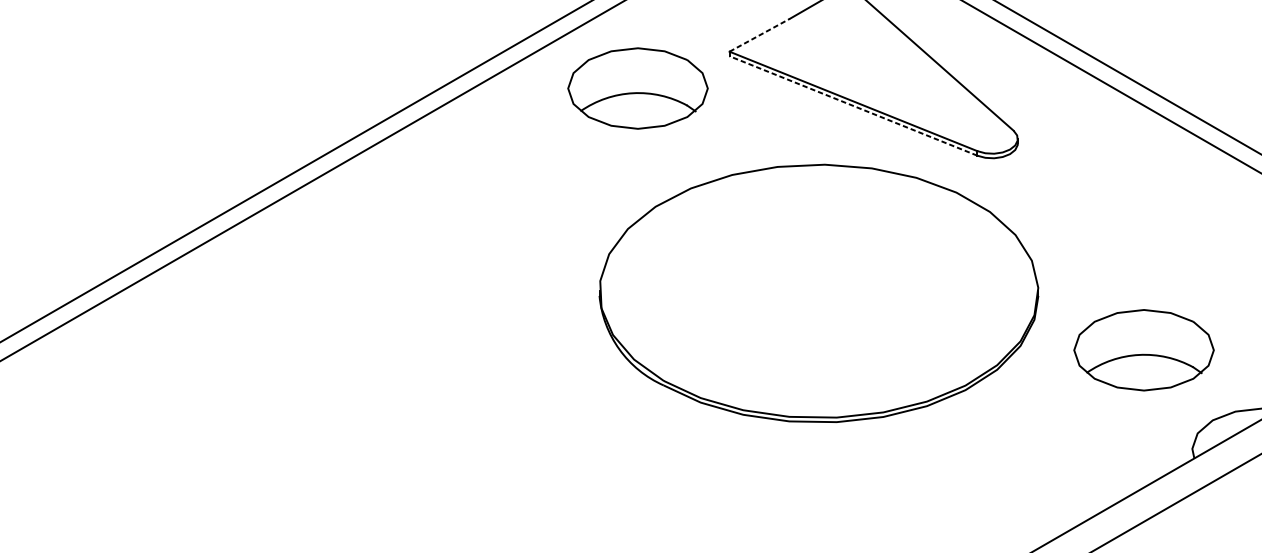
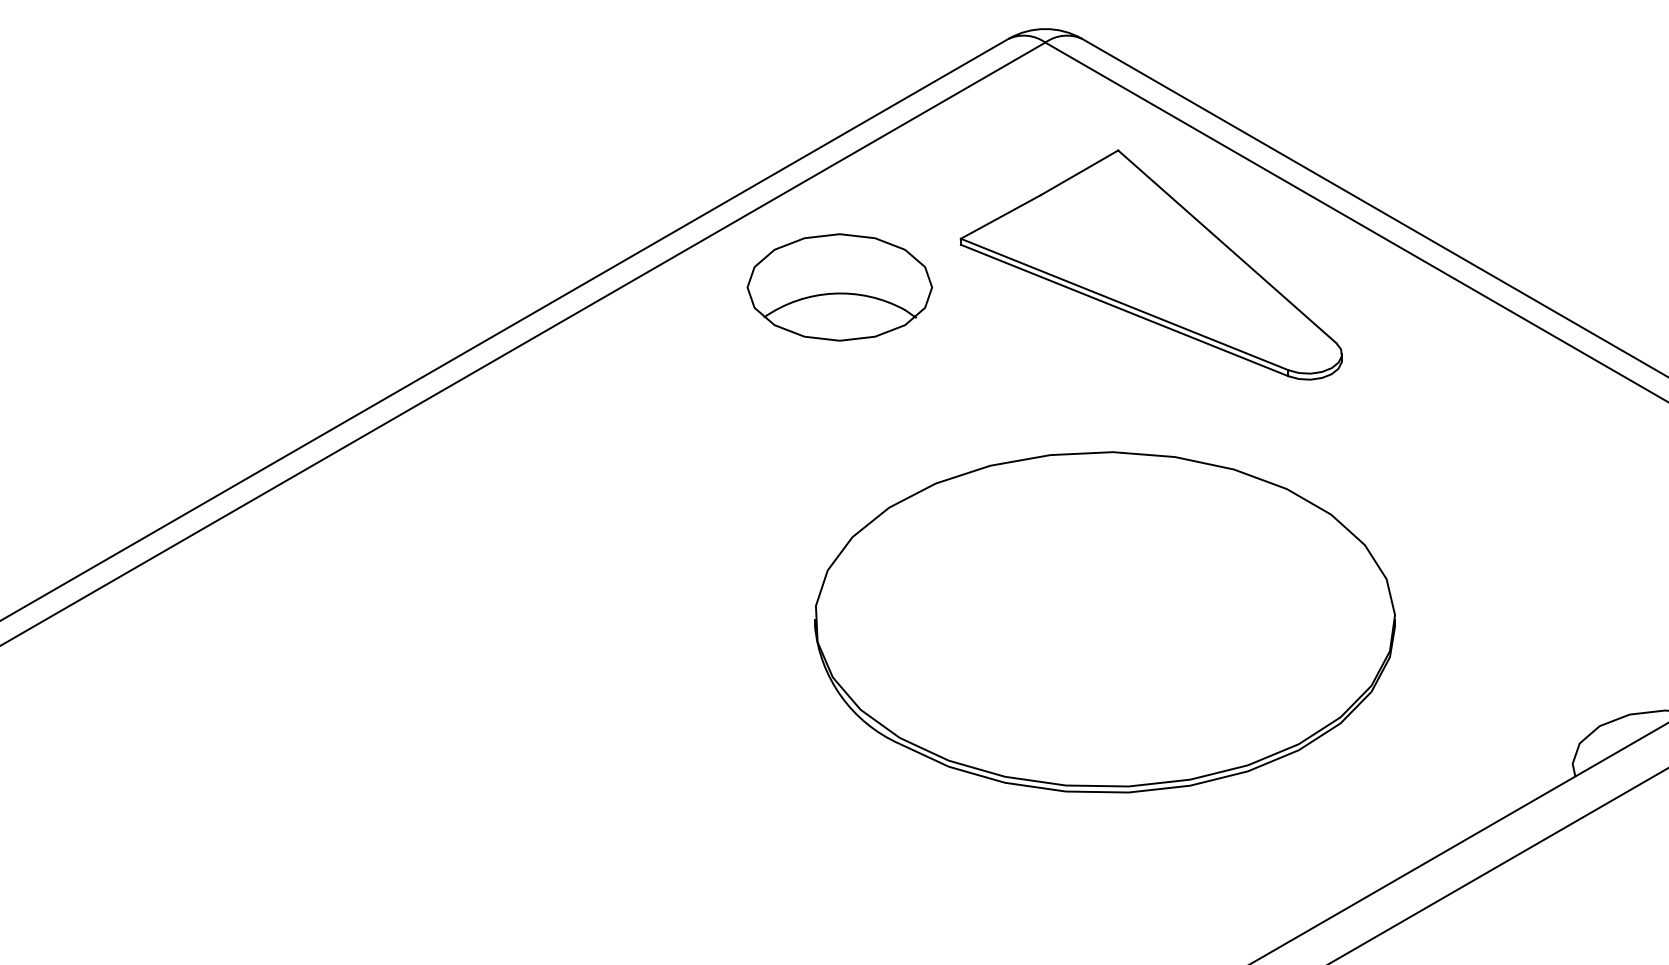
line: (760, 34) -> (1001, 216), dashed -> solid
line: (853, 105) -> (1124, 310), dashed -> solid
part: (818, 293) -> (1104, 622), moved
part: (1143, 350) -> (1508, 633), removed

